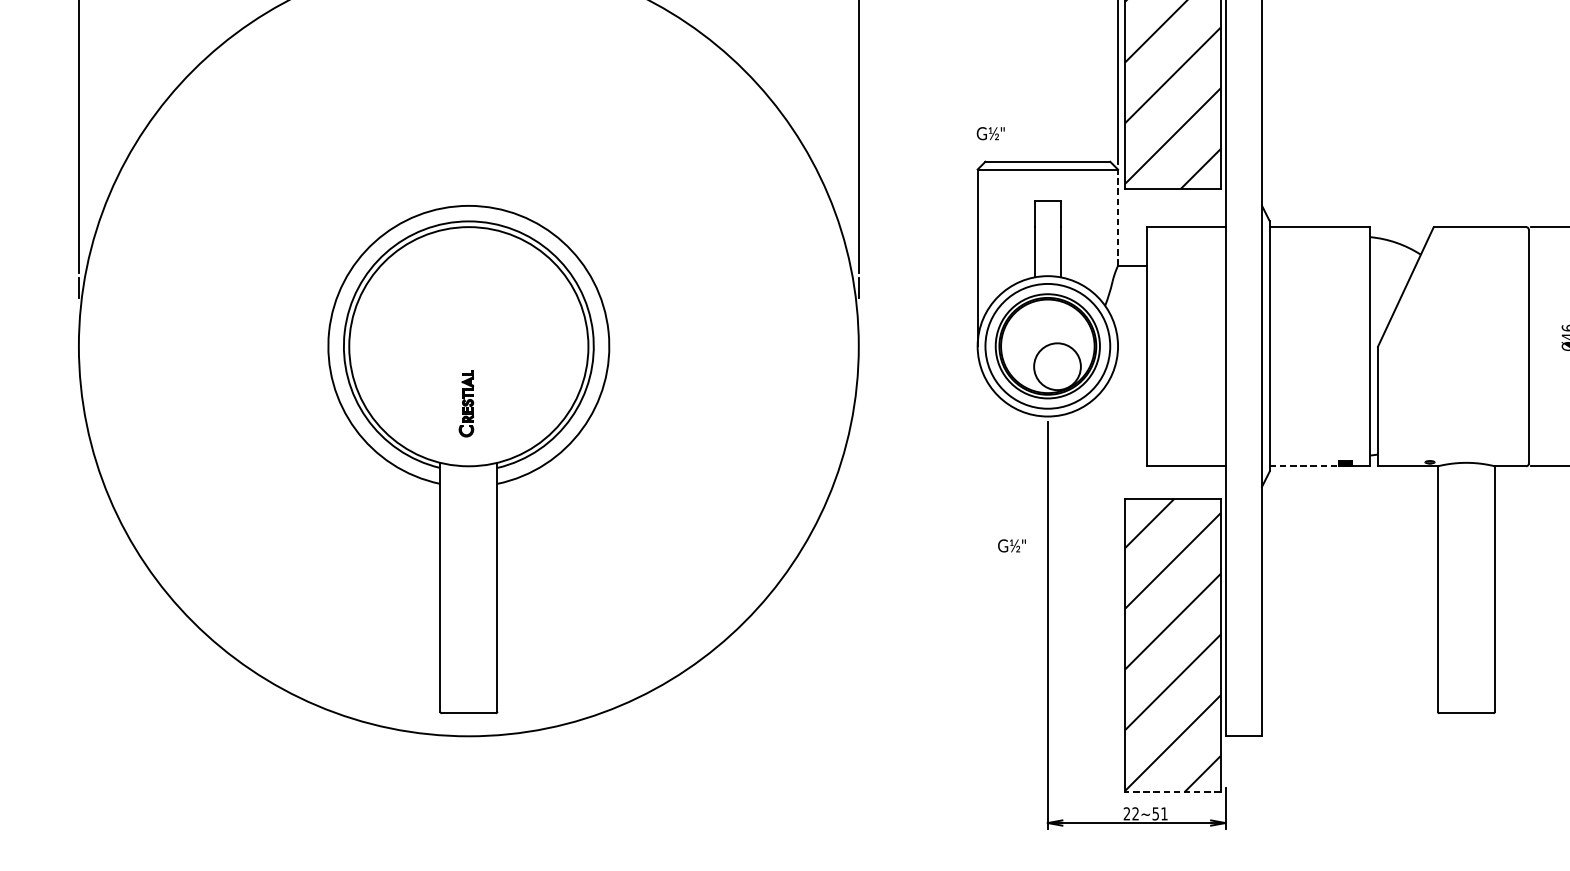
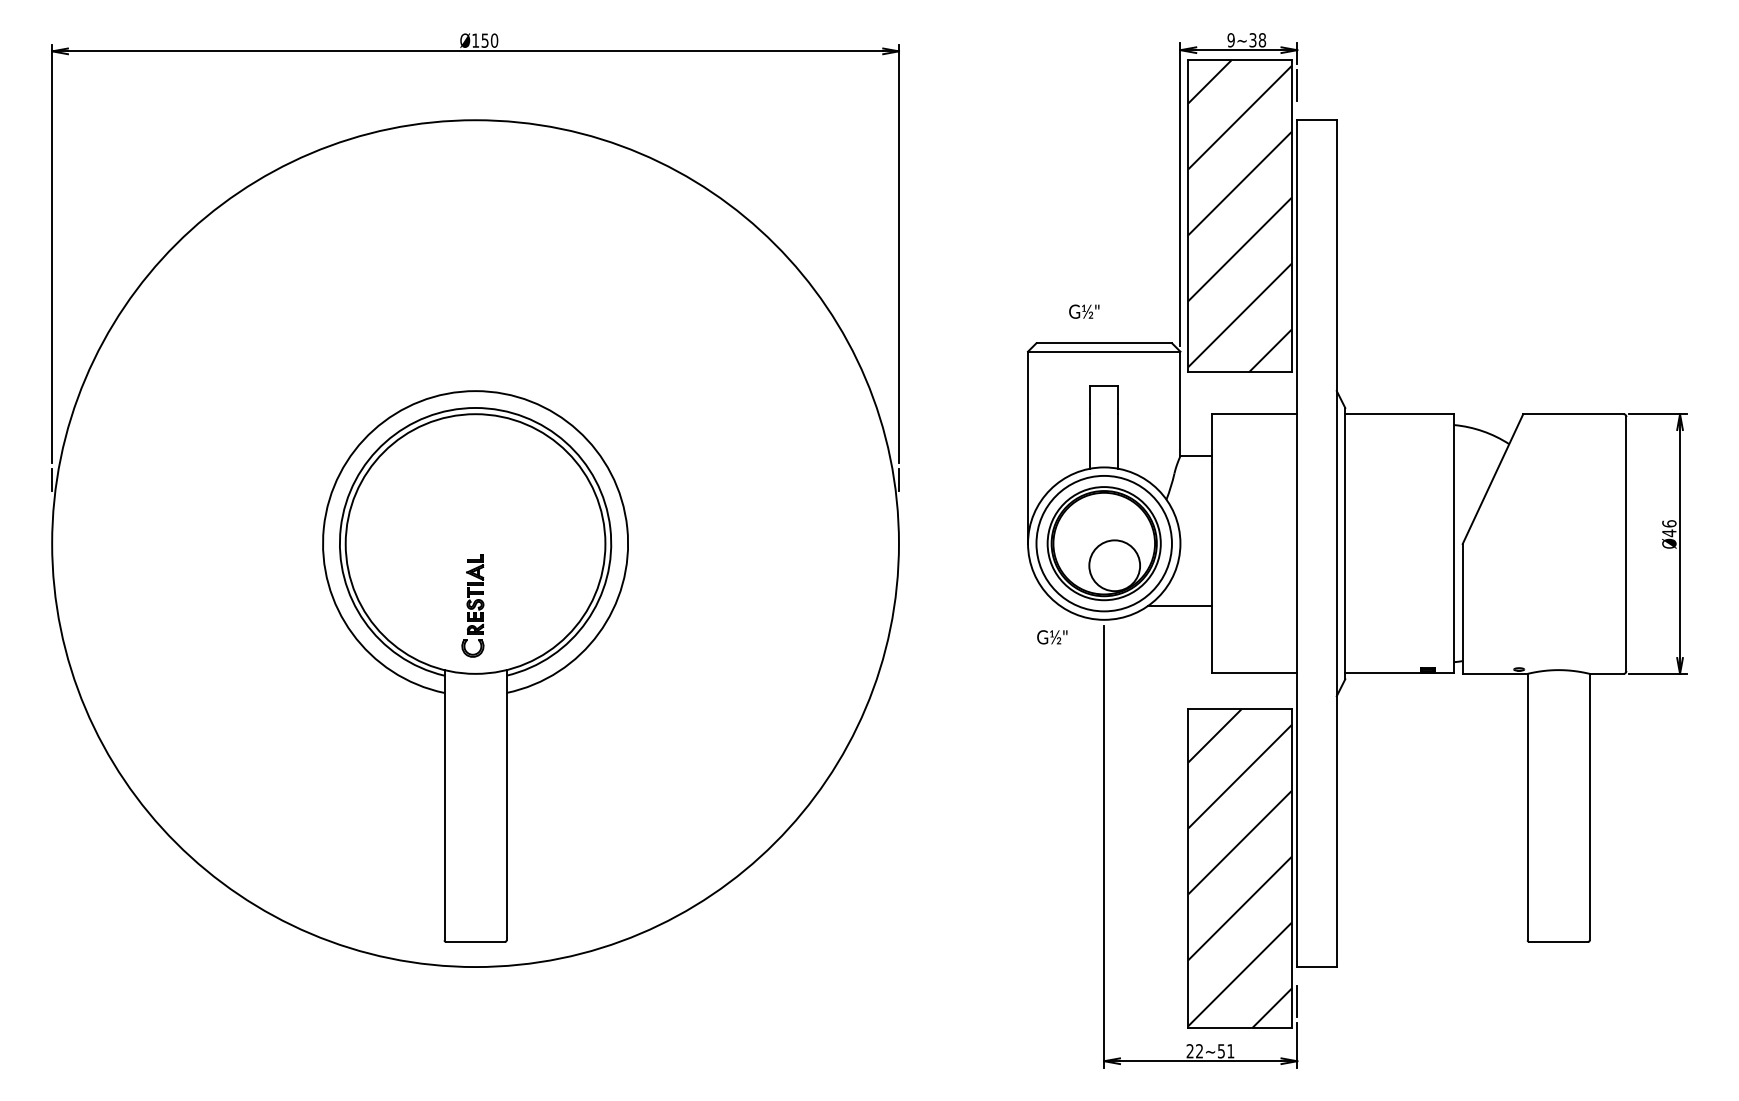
text: (990, 133) -> (1084, 311), moved
line: (1118, 217) -> (1180, 403), dashed -> solid
part: (466, 403) -> (472, 605), size x1.43
line: (1117, 403) -> (1179, 605), added
line: (1304, 465) -> (1382, 673), dashed -> solid
text: (1012, 546) -> (1052, 637), moved
line: (1225, 768) -> (1297, 1001), added
line: (1172, 791) -> (1239, 1027), dashed -> solid

